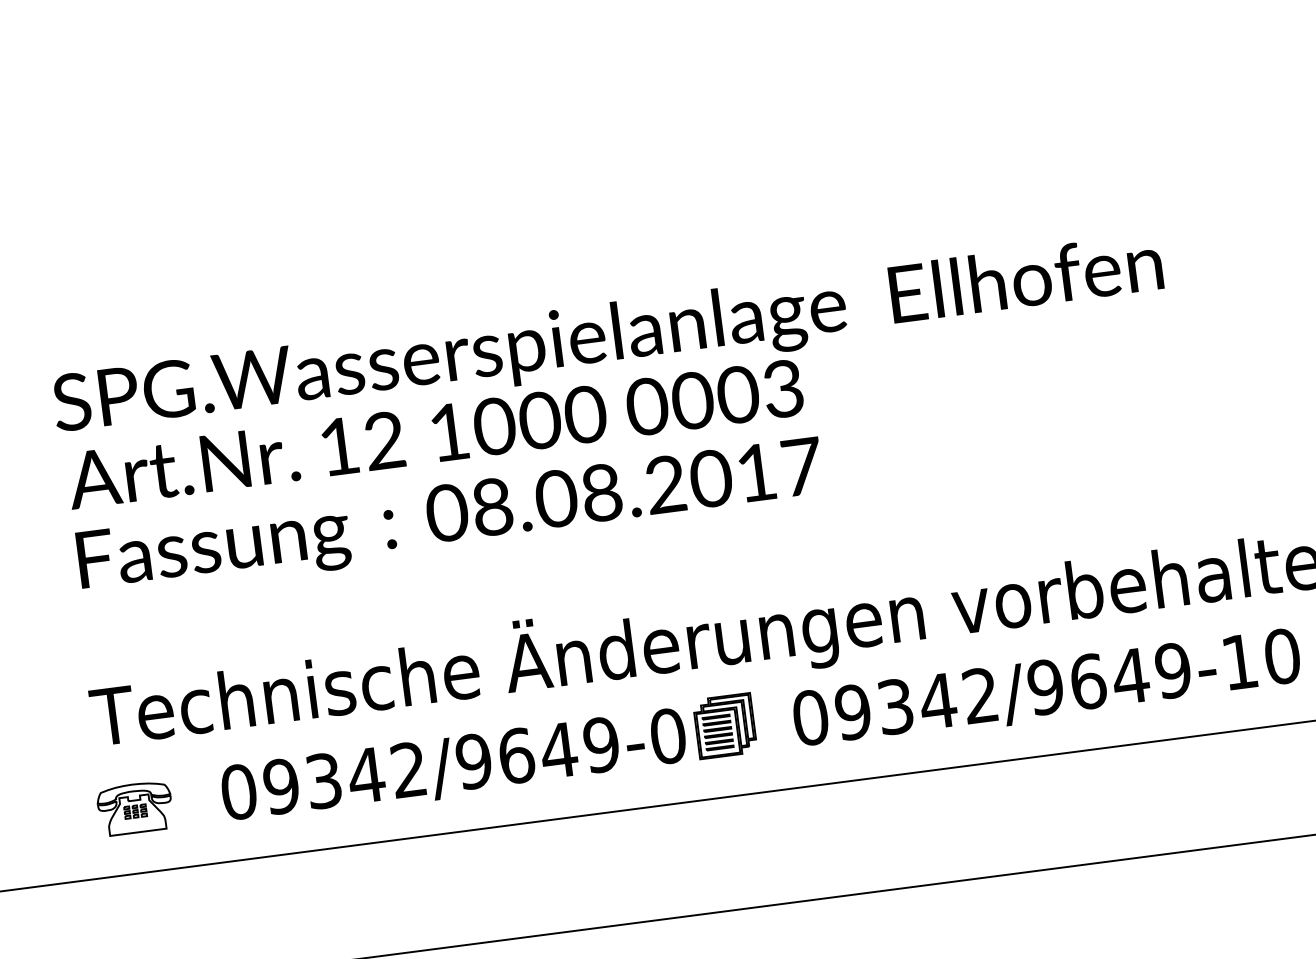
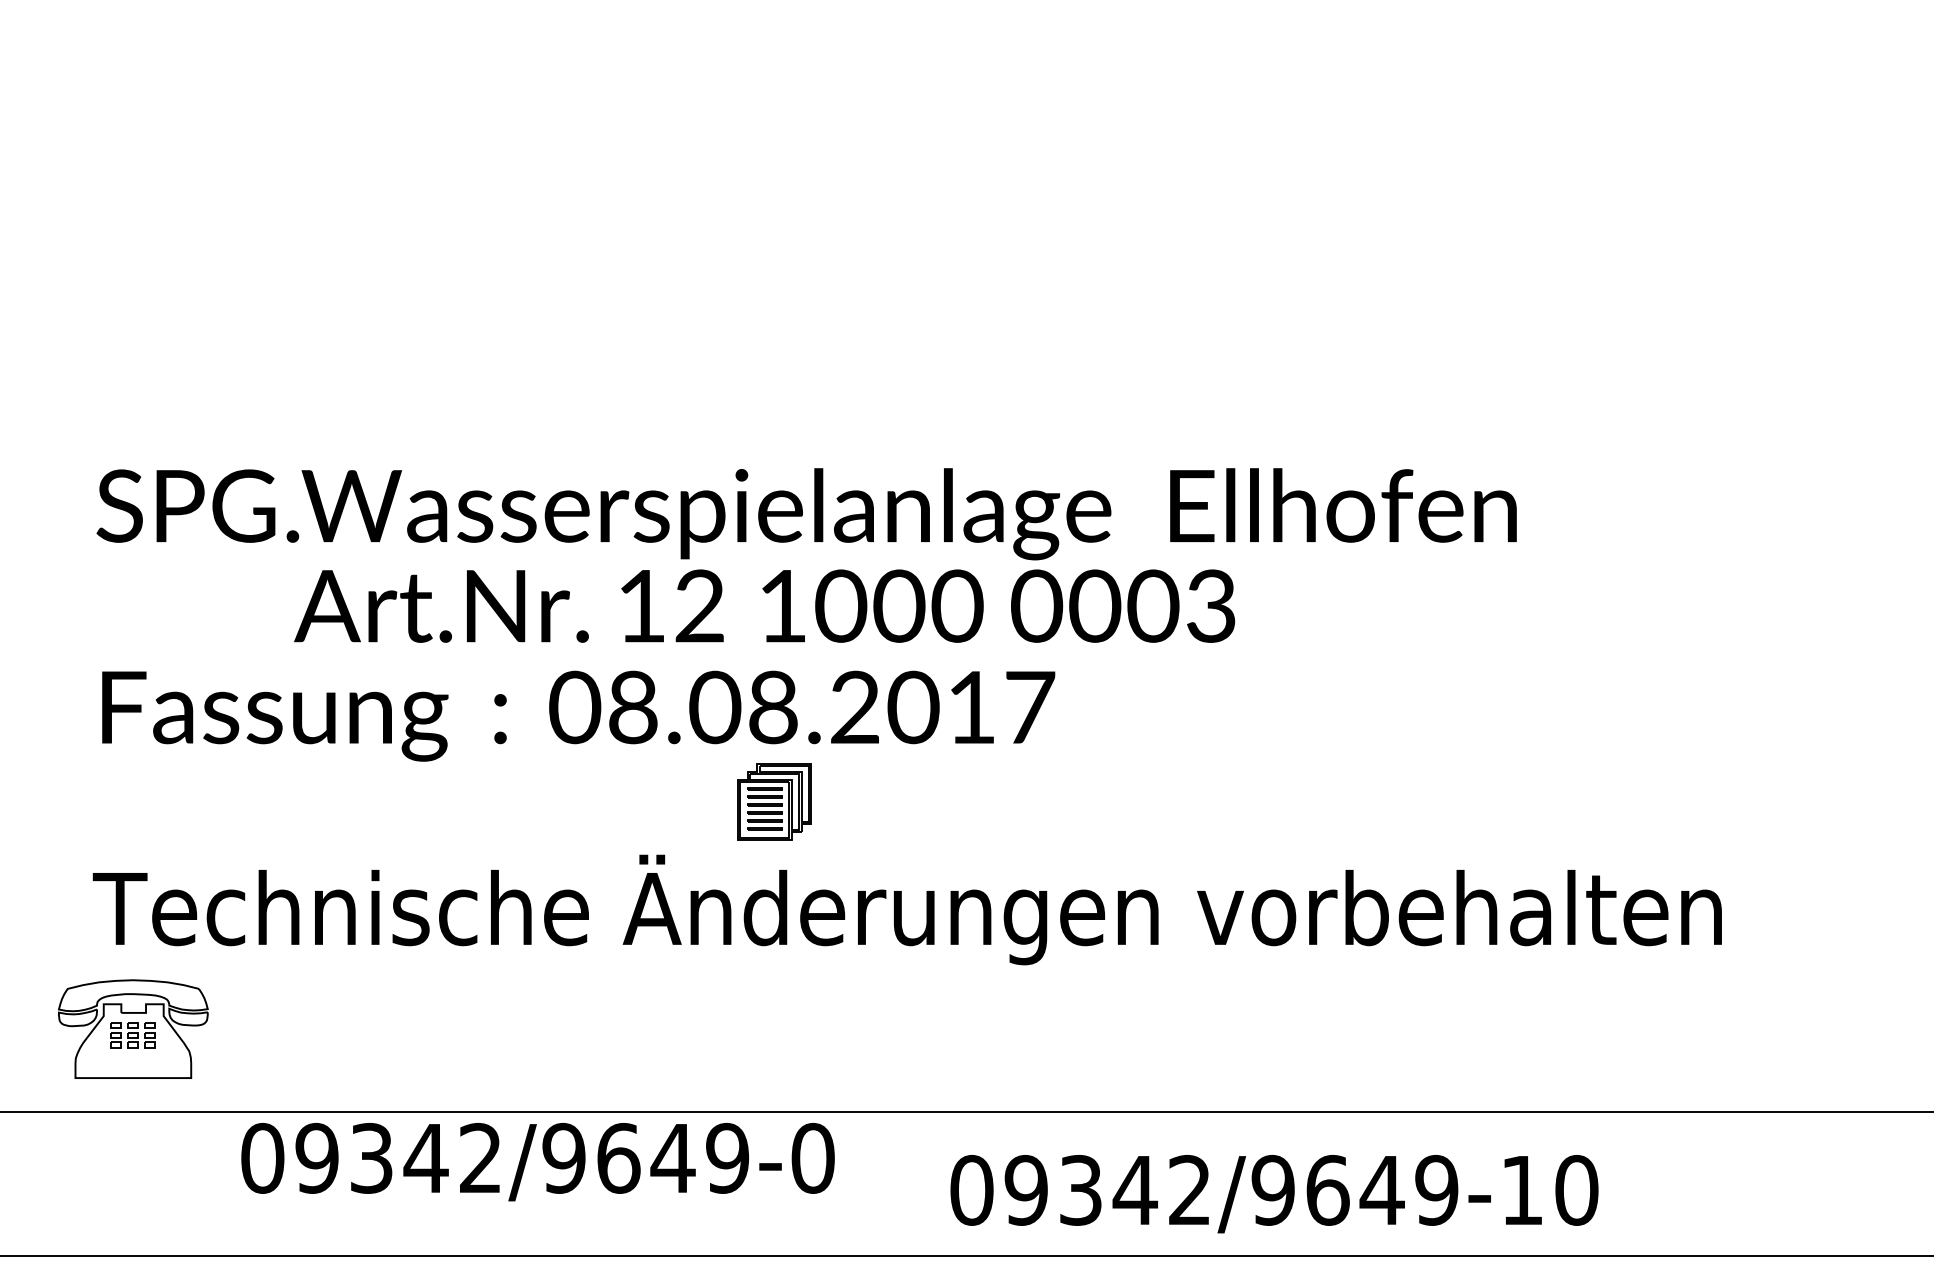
text: (434, 433) -> (764, 605), moved
text: (1047, 690) -> (1274, 1194), moved
part: (725, 725) -> (774, 801), moved
text: (453, 767) -> (537, 1162), moved
part: (134, 808) -> (132, 1028), size x1.6

